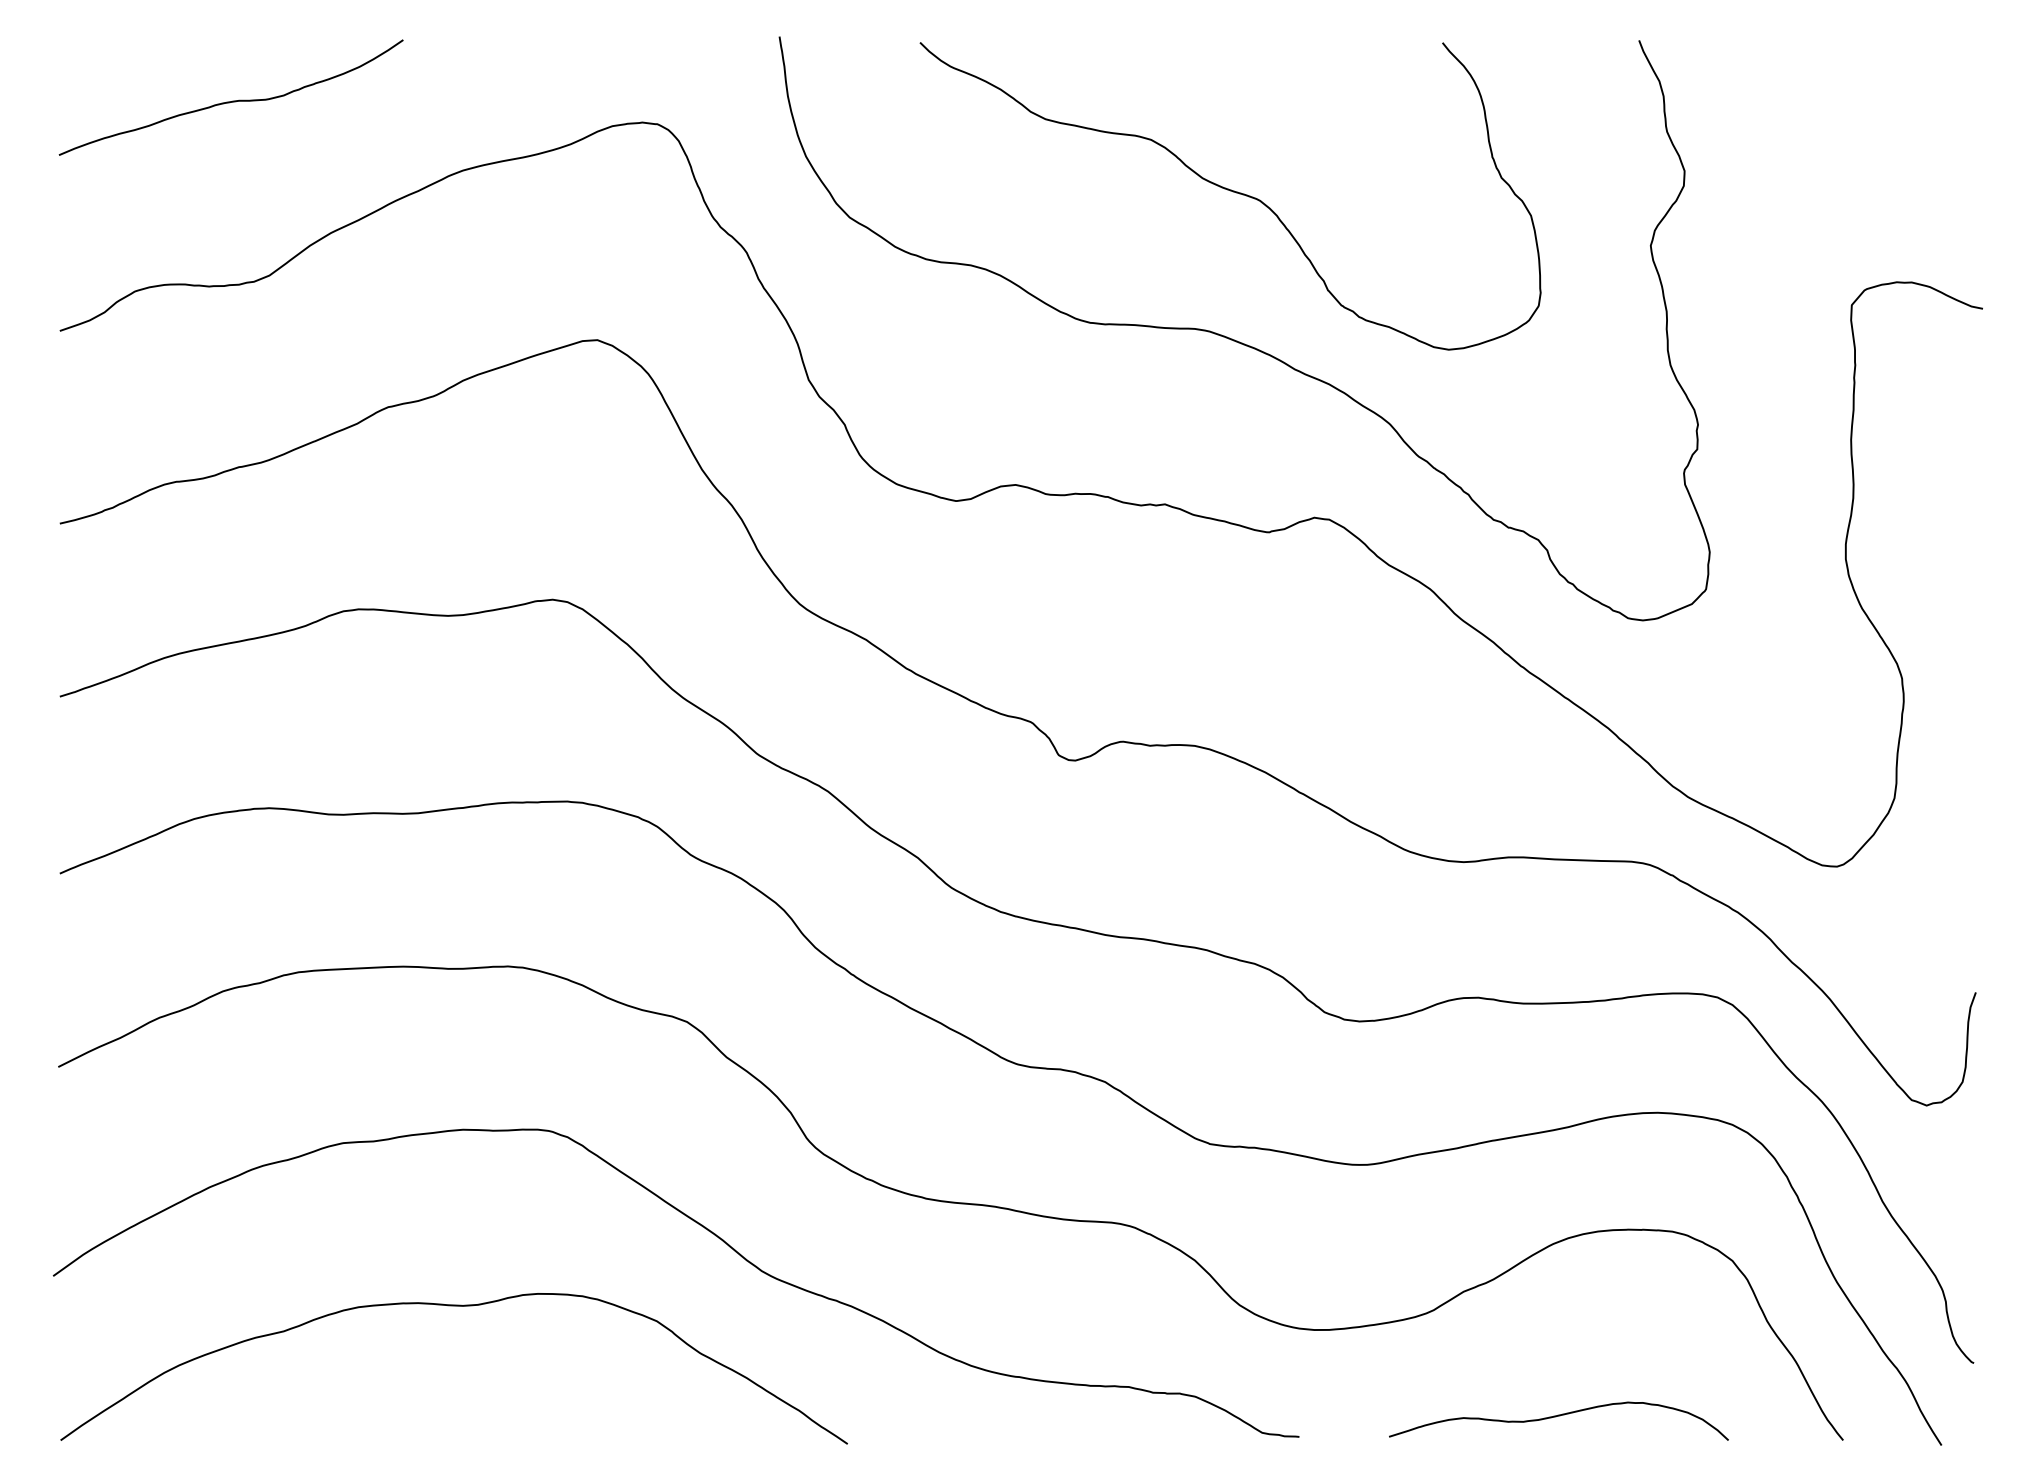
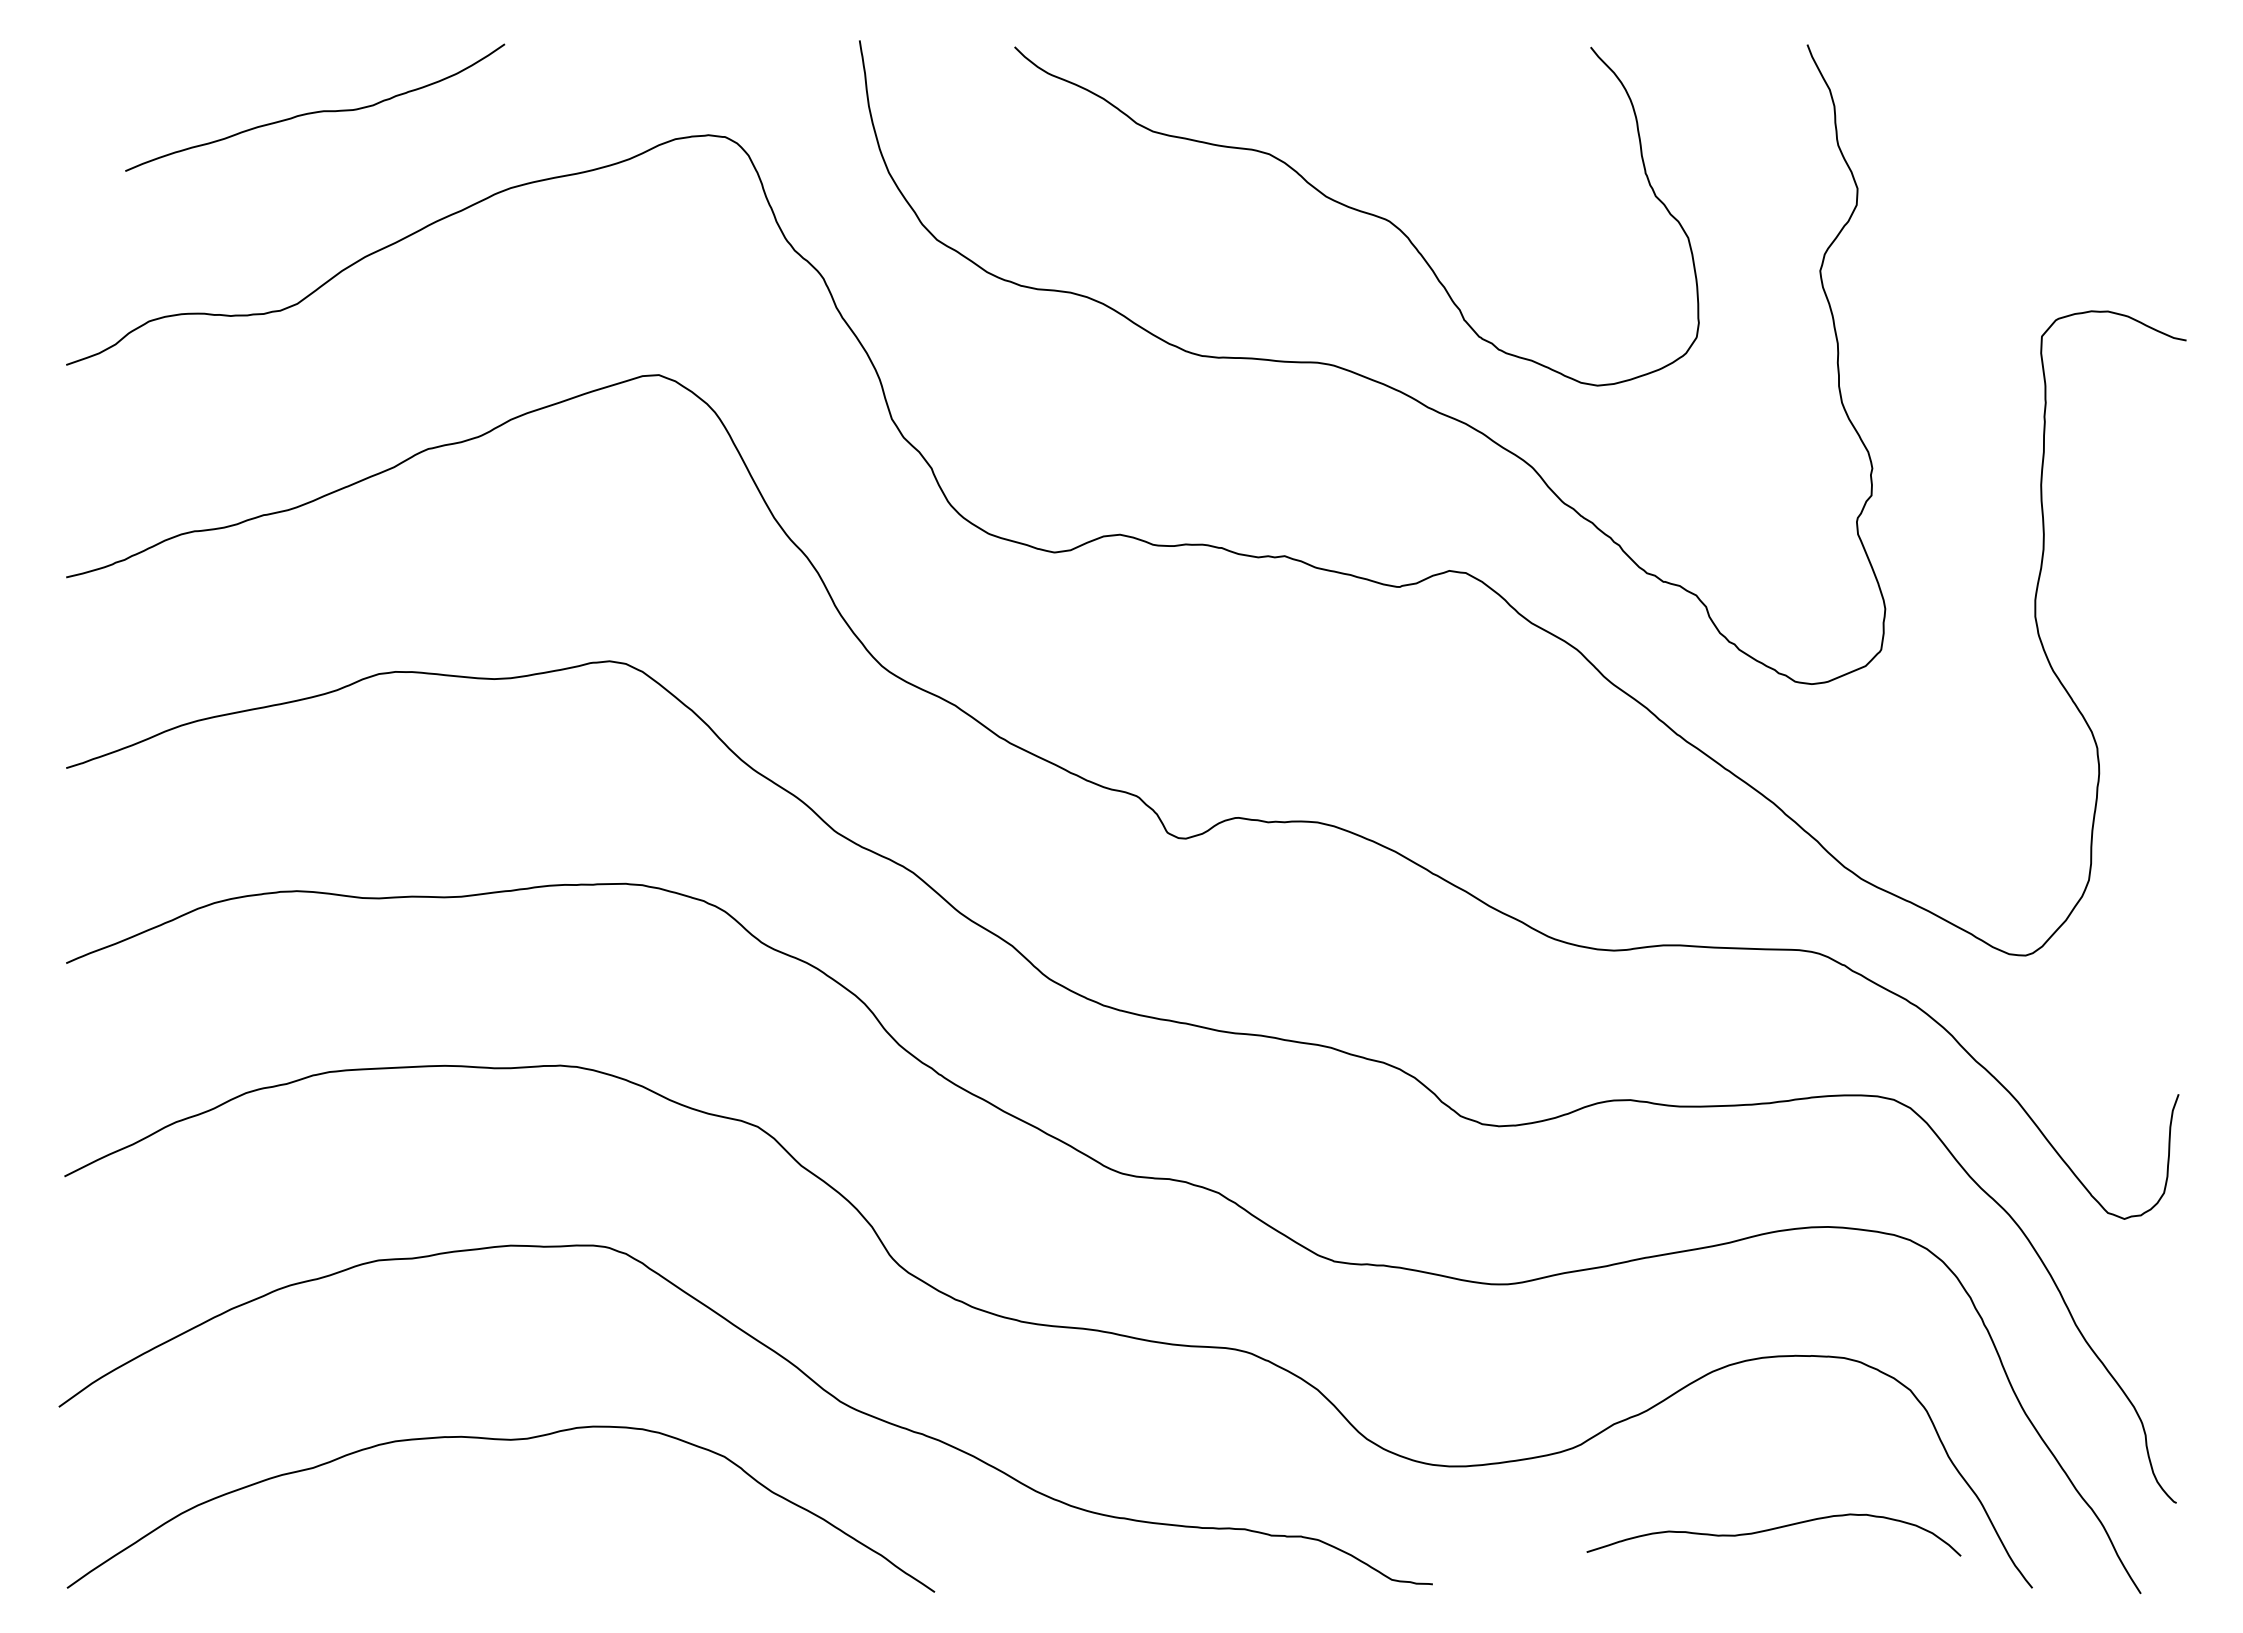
curve: (231, 101) -> (315, 111), moved
curve: (1556, 1417) -> (1771, 1530), moved

